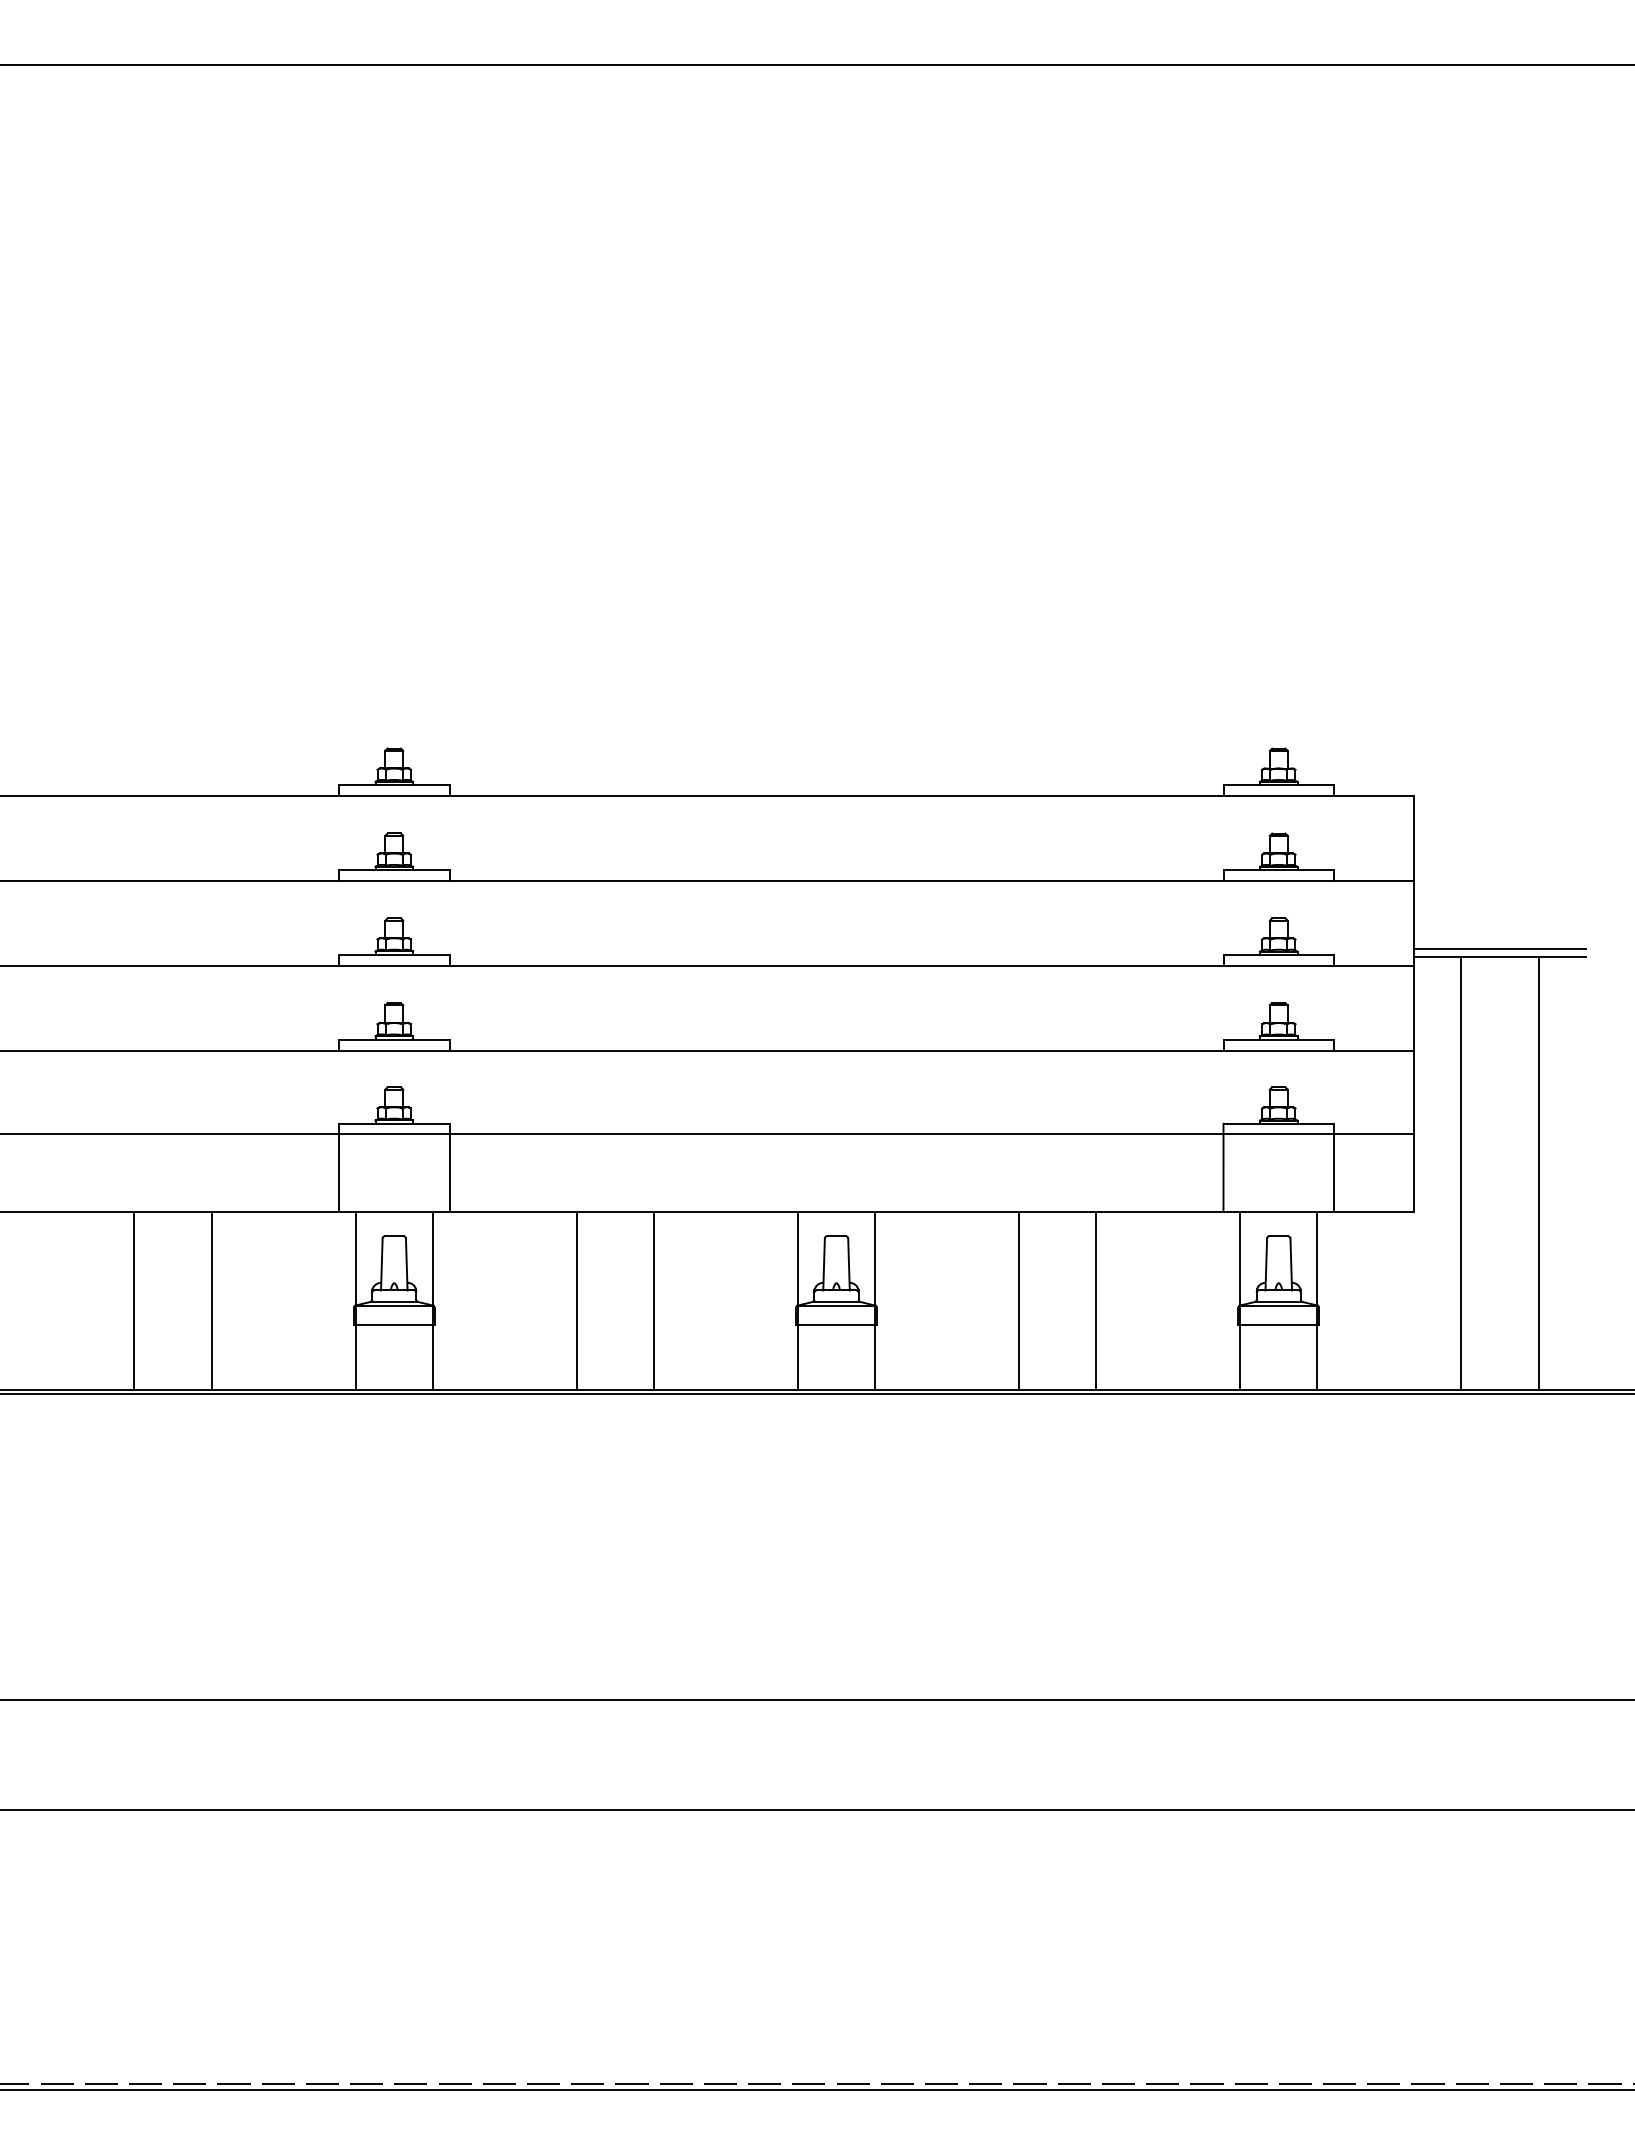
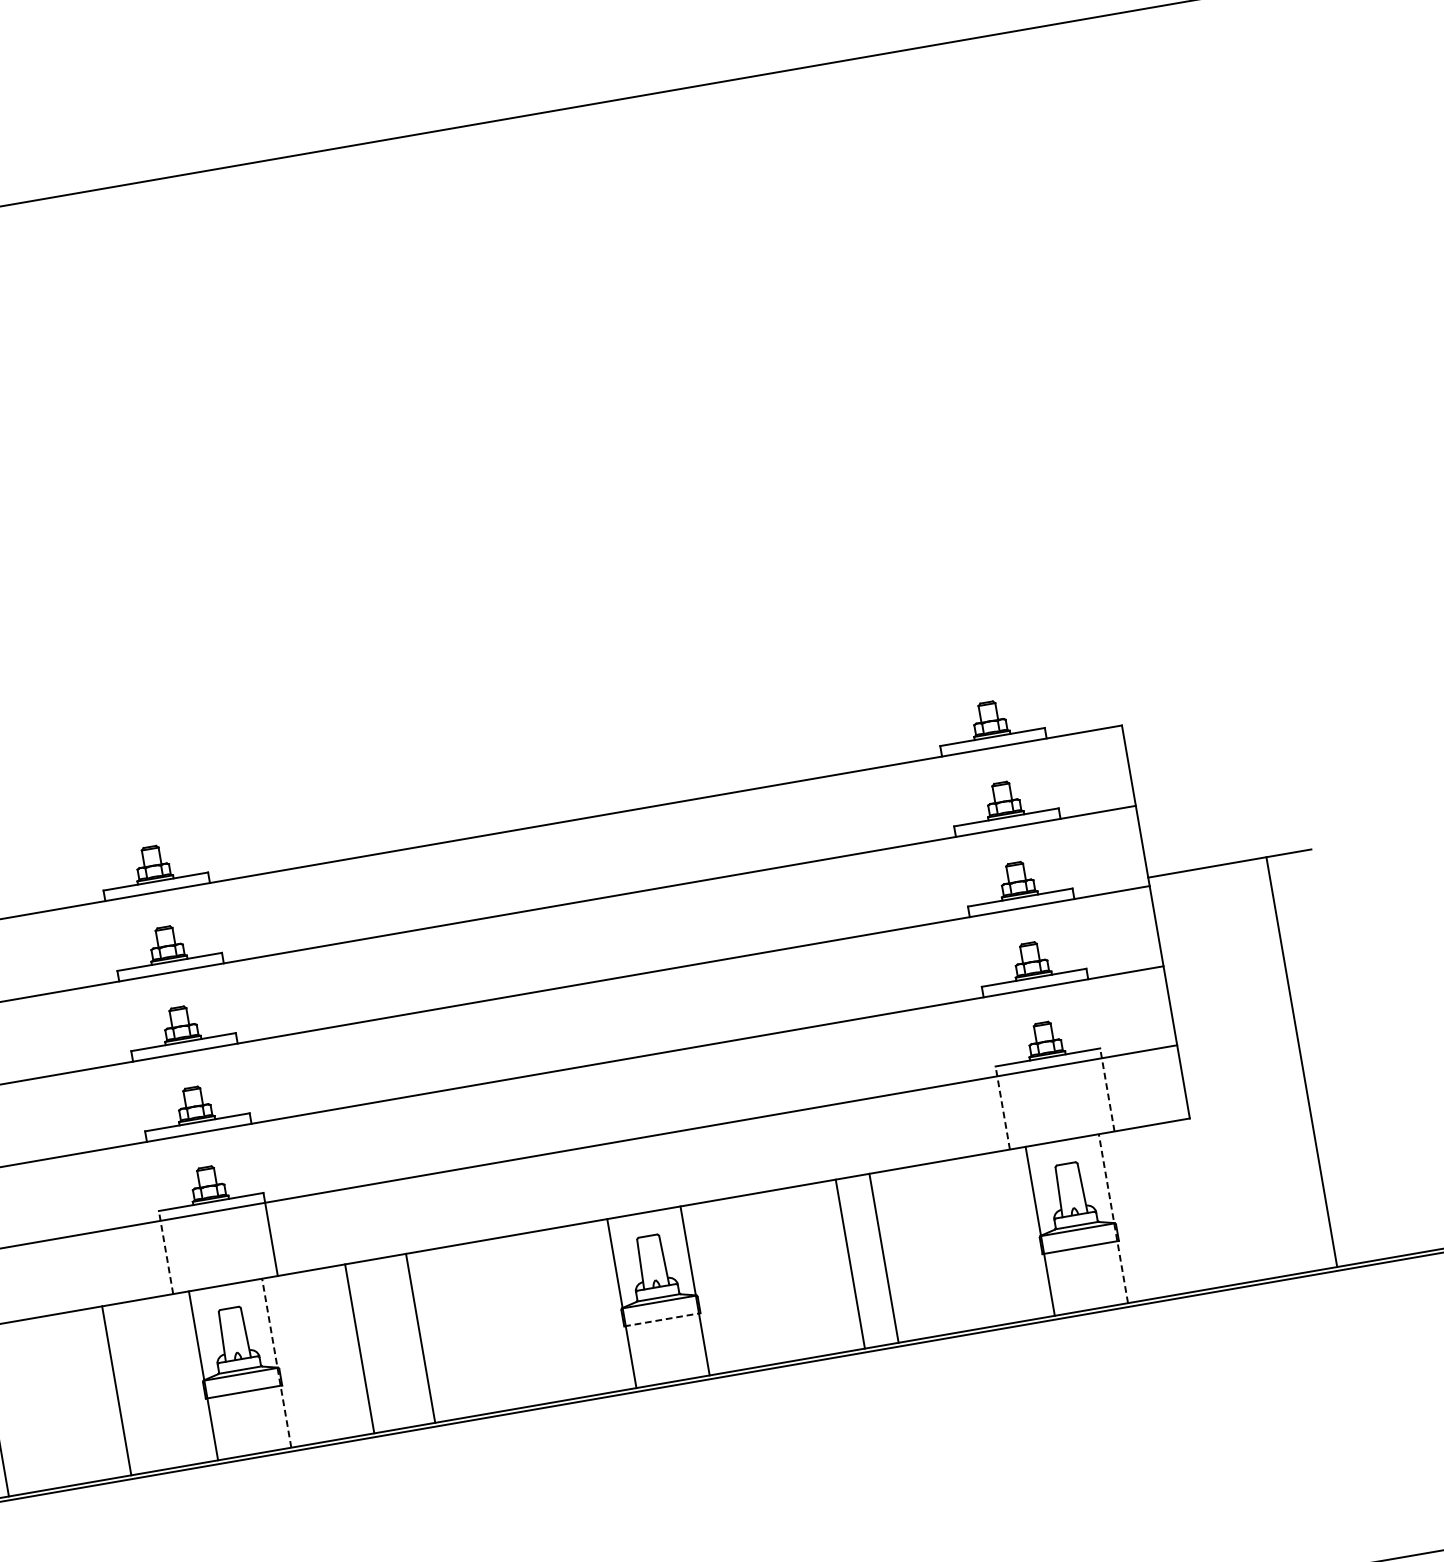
line: (1499, 949) -> (1228, 856), removed
line: (339, 1167) -> (166, 1252), solid -> dashed
line: (1223, 1167) -> (1002, 1107), solid -> dashed
line: (1334, 1167) -> (1107, 1089), solid -> dashed
line: (1461, 1173) -> (1228, 1074), removed
line: (211, 1300) -> (116, 1390), moved
line: (433, 1300) -> (277, 1362), solid -> dashed
line: (576, 1300) -> (359, 1348), moved
line: (654, 1300) -> (420, 1337), moved
line: (1018, 1300) -> (883, 1257), moved
line: (1096, 1300) -> (850, 1263), moved
line: (1317, 1300) -> (1113, 1218), solid -> dashed
line: (837, 1324) -> (663, 1319), solid -> dashed

